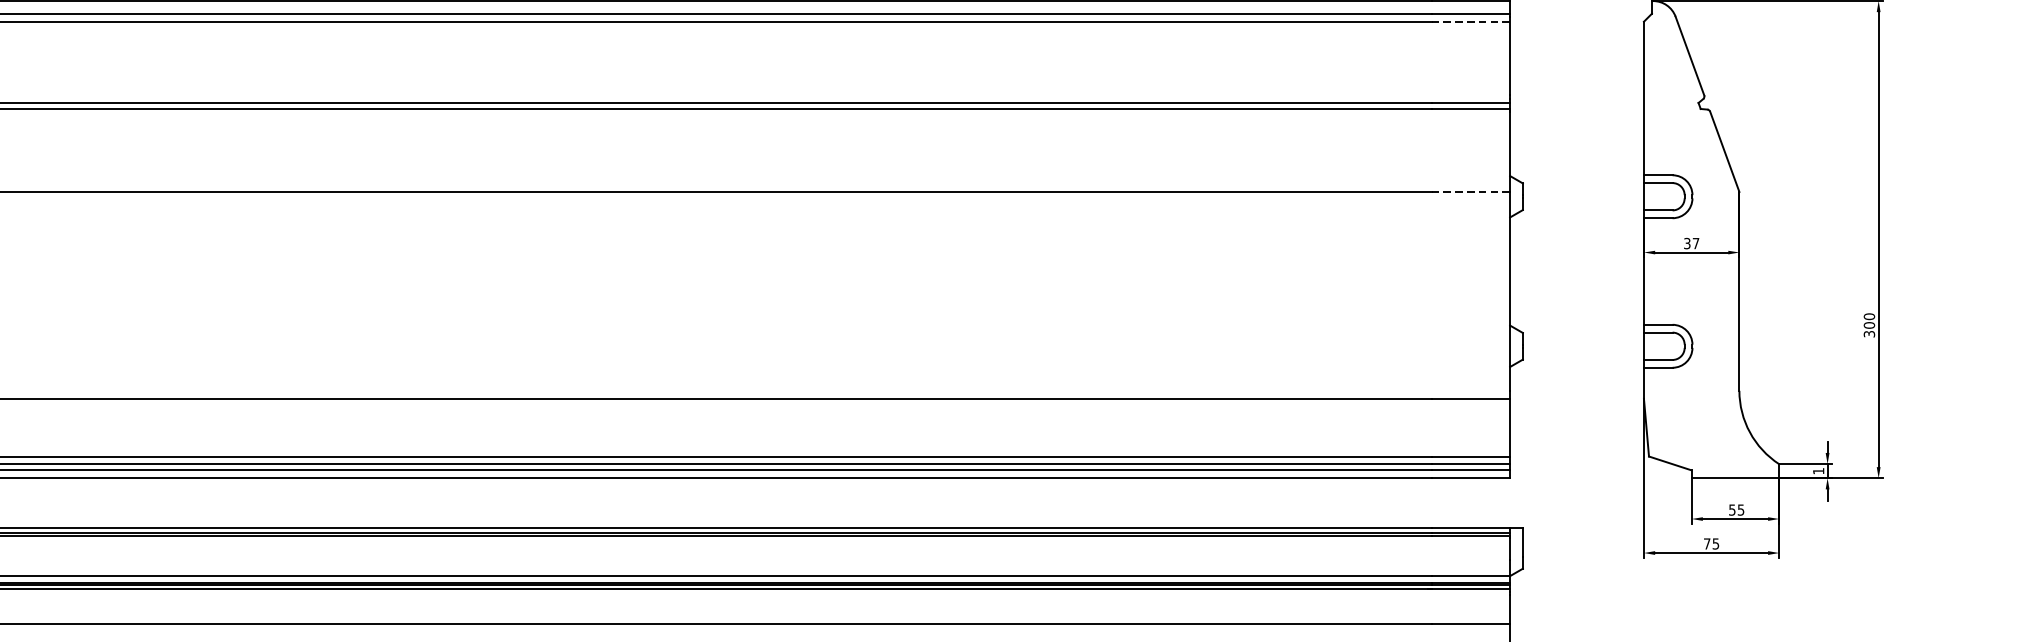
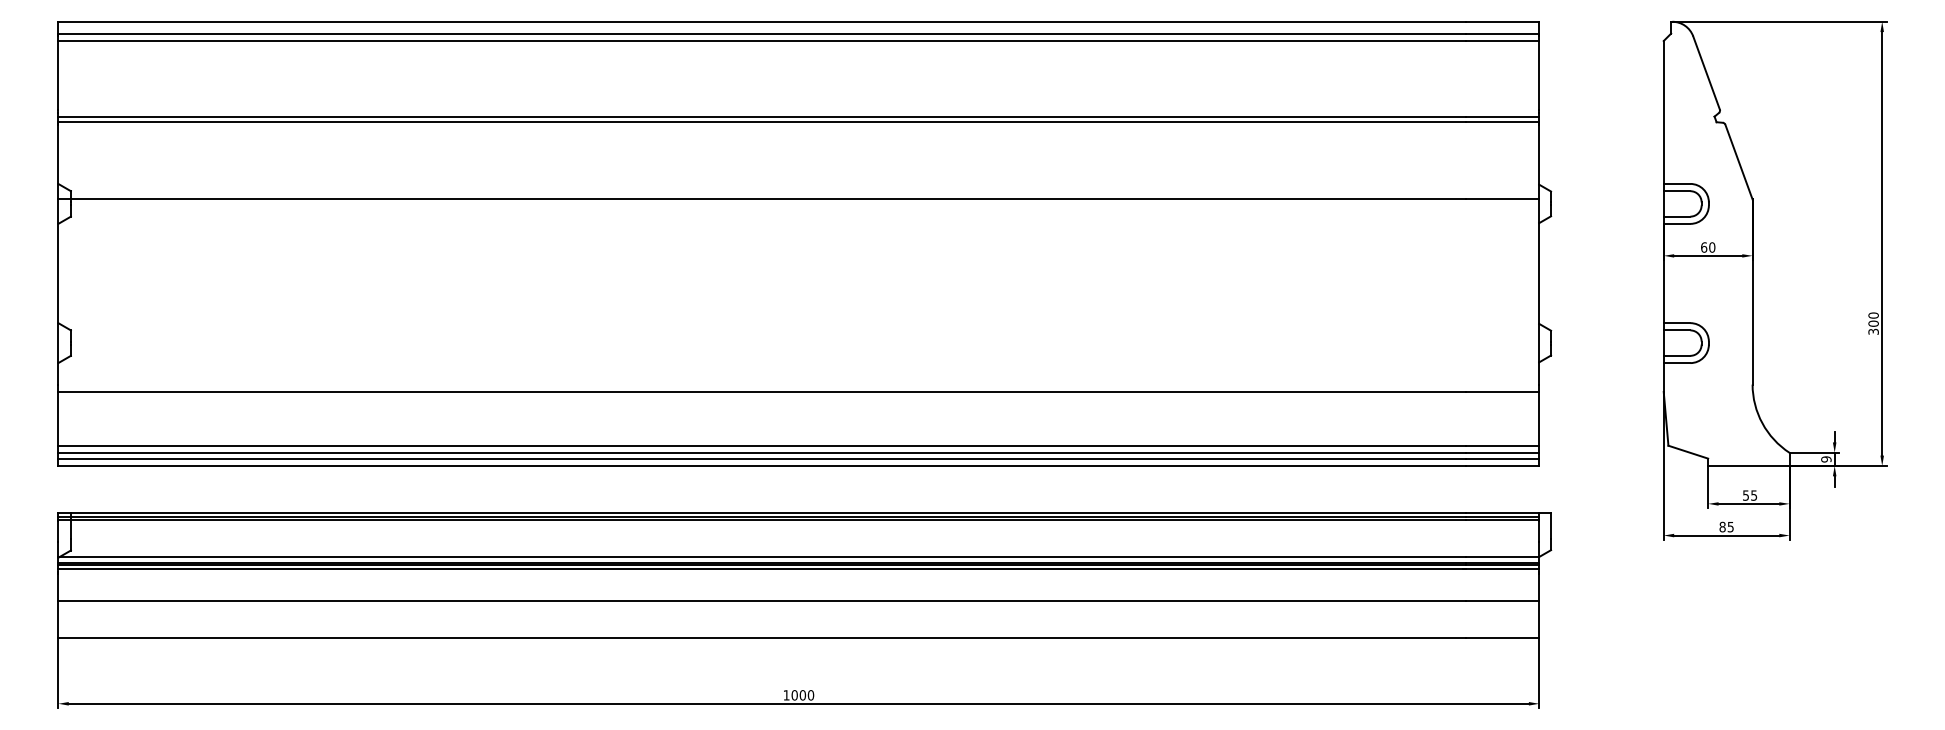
line: (1470, 22) -> (1502, 41), dashed -> solid
line: (1470, 191) -> (1502, 199), dashed -> solid
text: (1692, 243) -> (1708, 247), 37 -> 60
text: (1818, 471) -> (1826, 459), 1 -> 9
text: (1707, 543) -> (1722, 526), 75 -> 85

